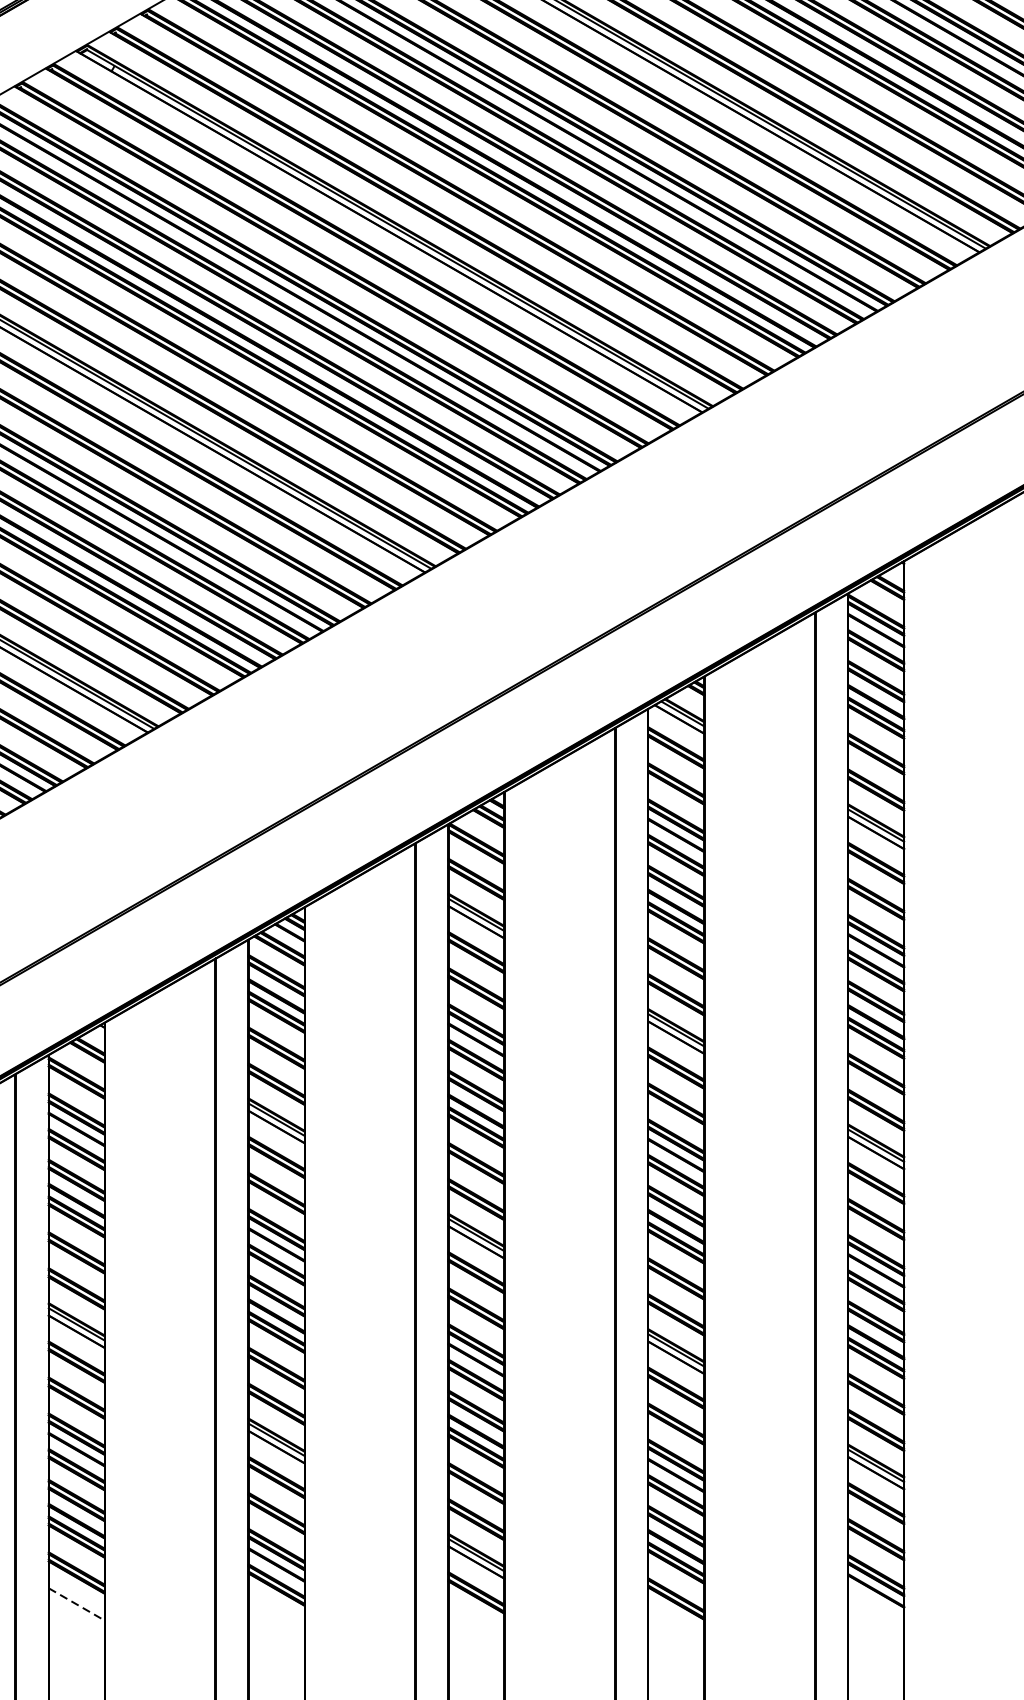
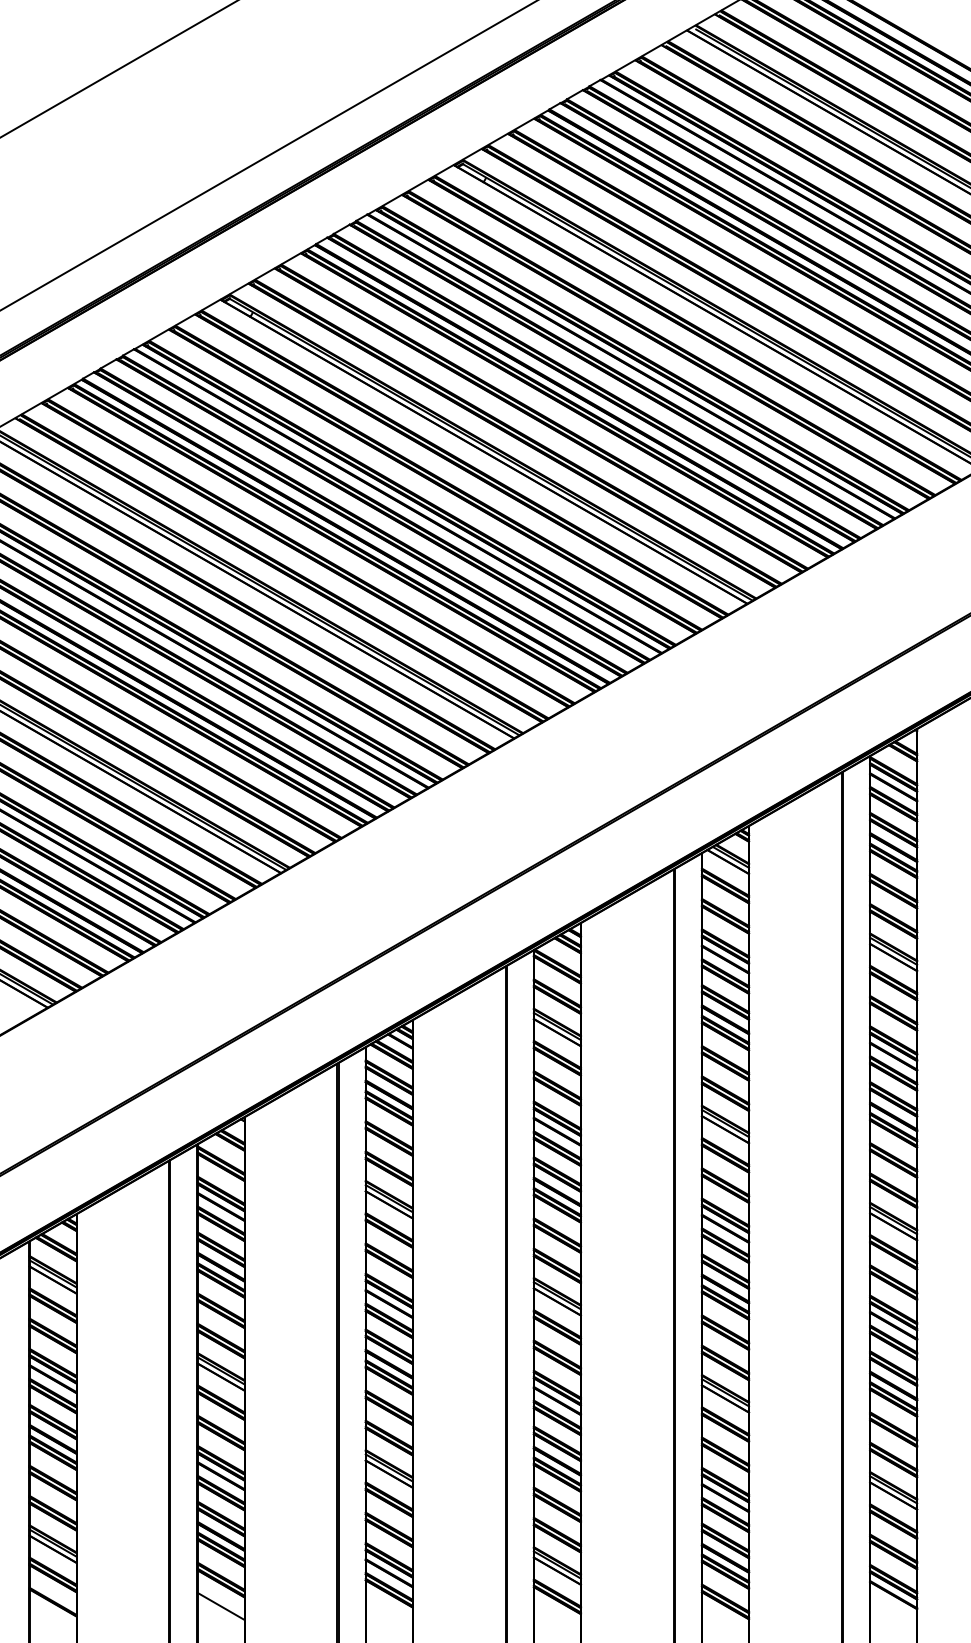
line: (77, 1604) -> (221, 1606), dashed -> solid

